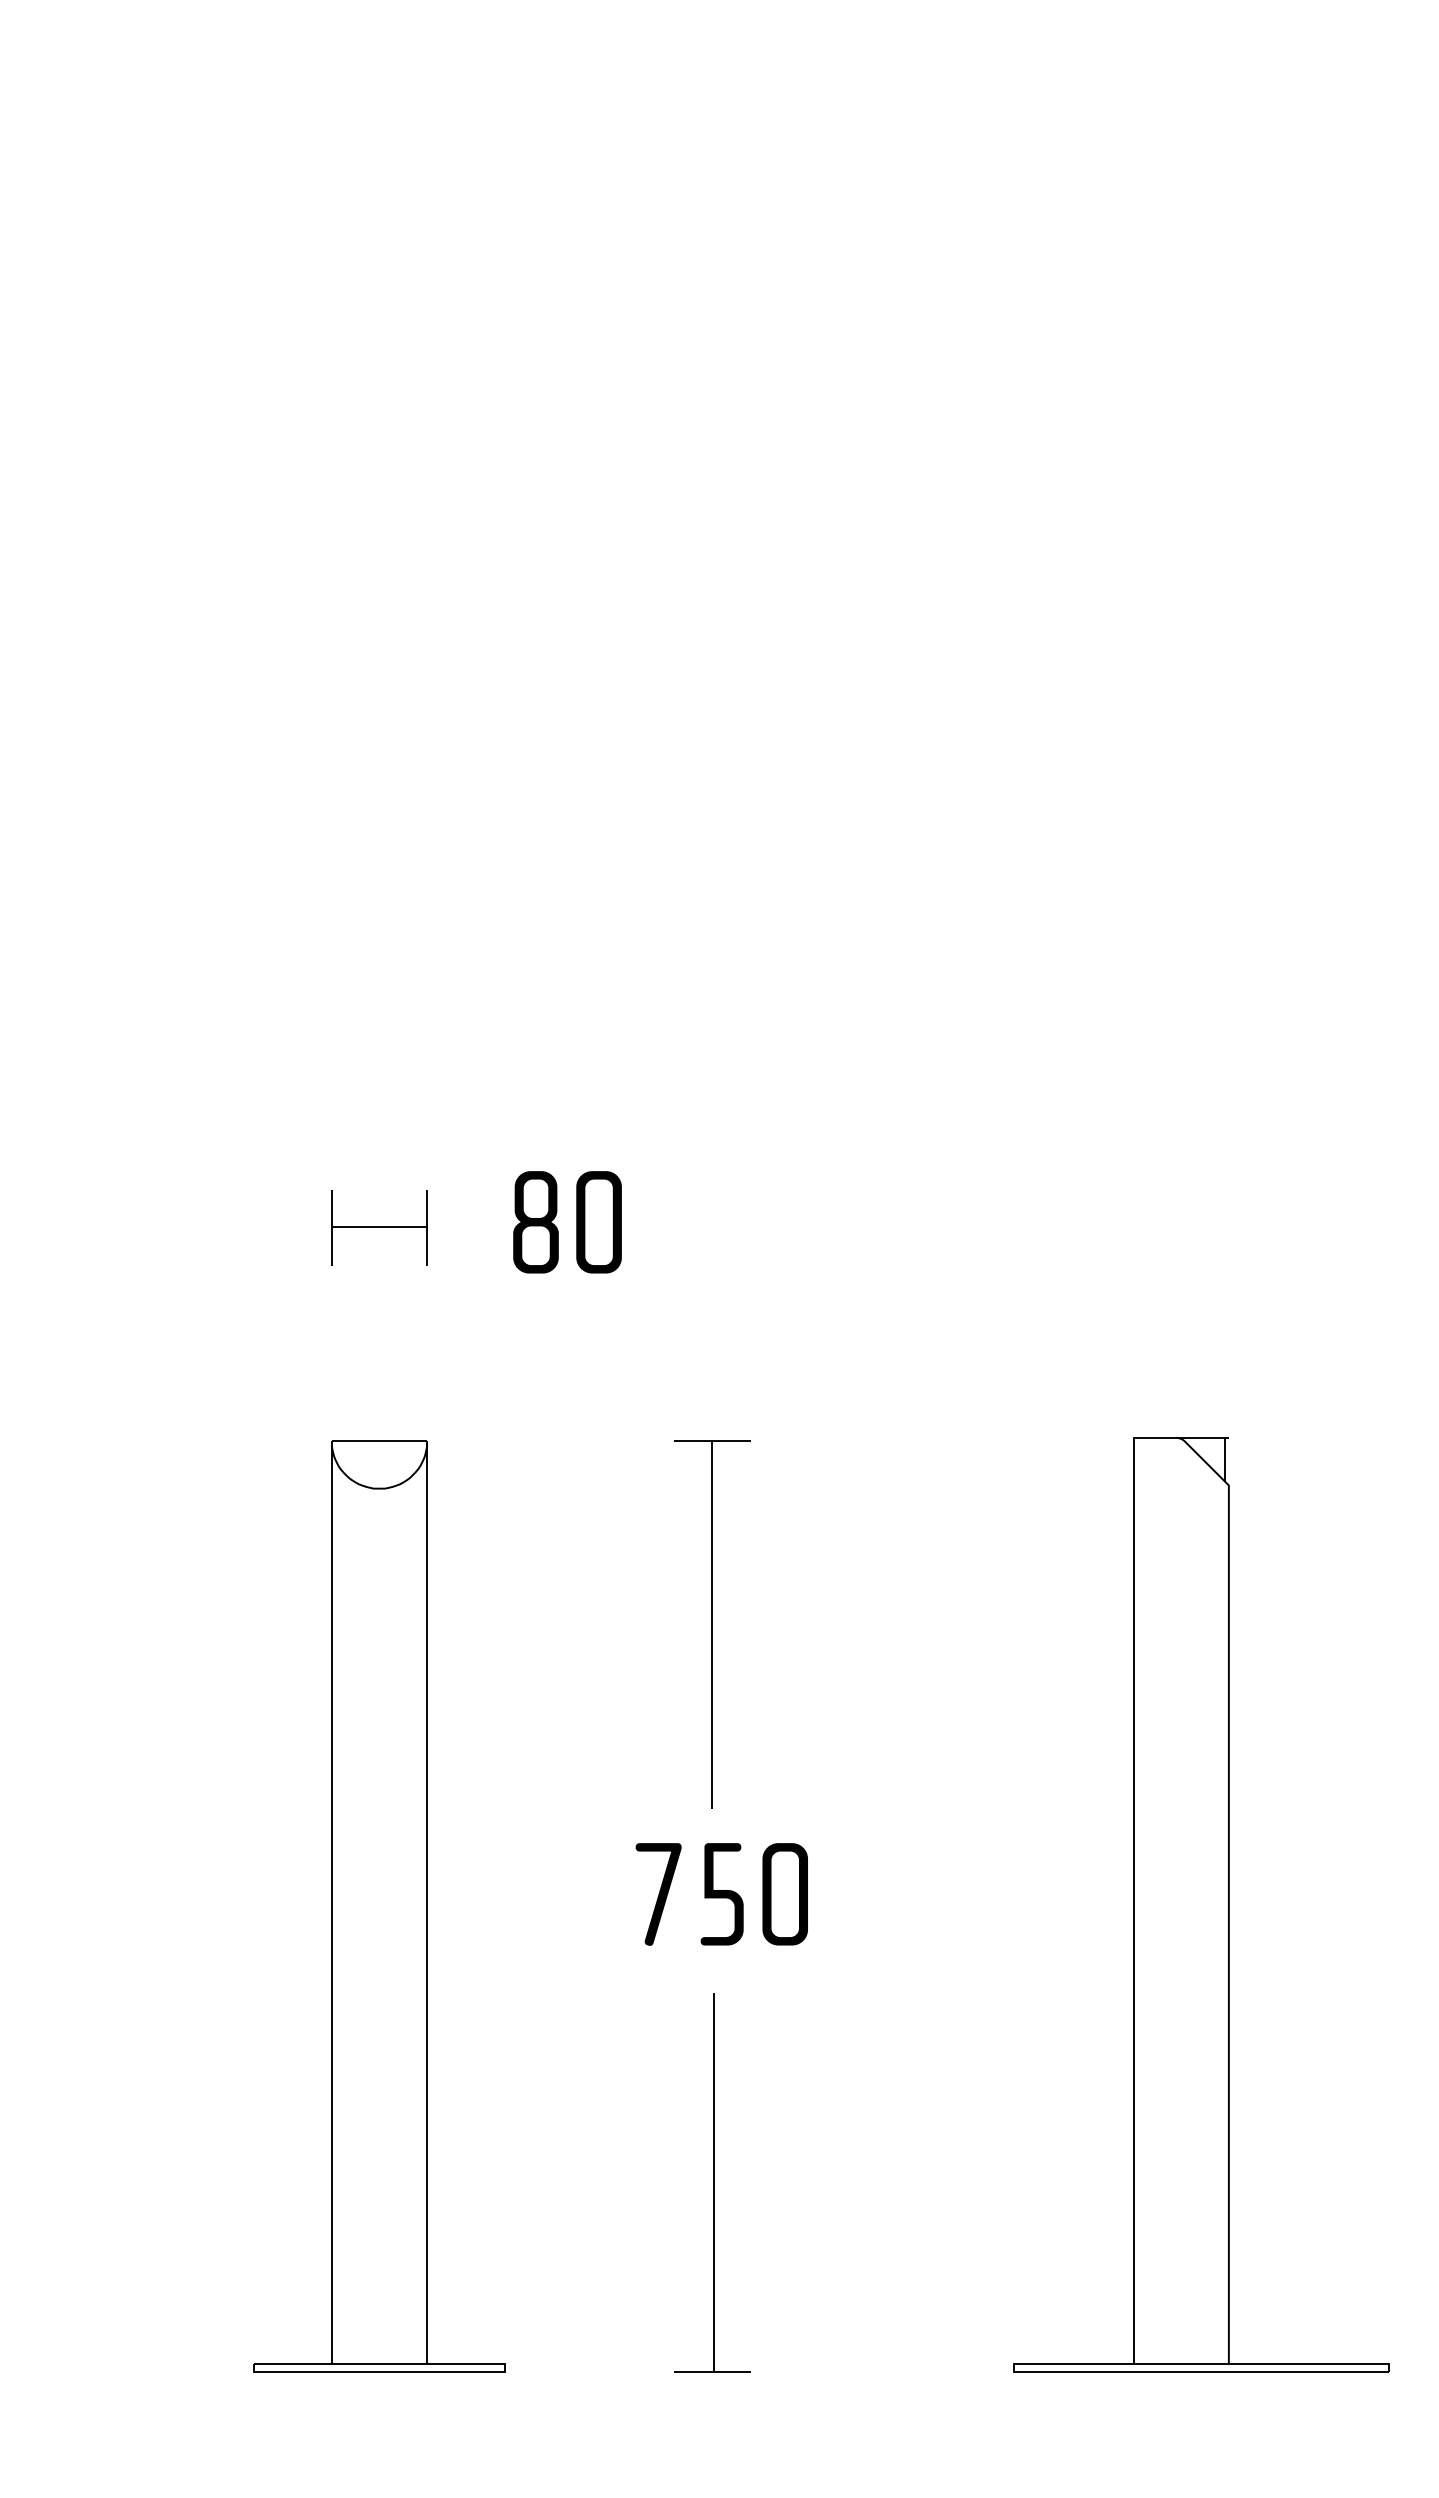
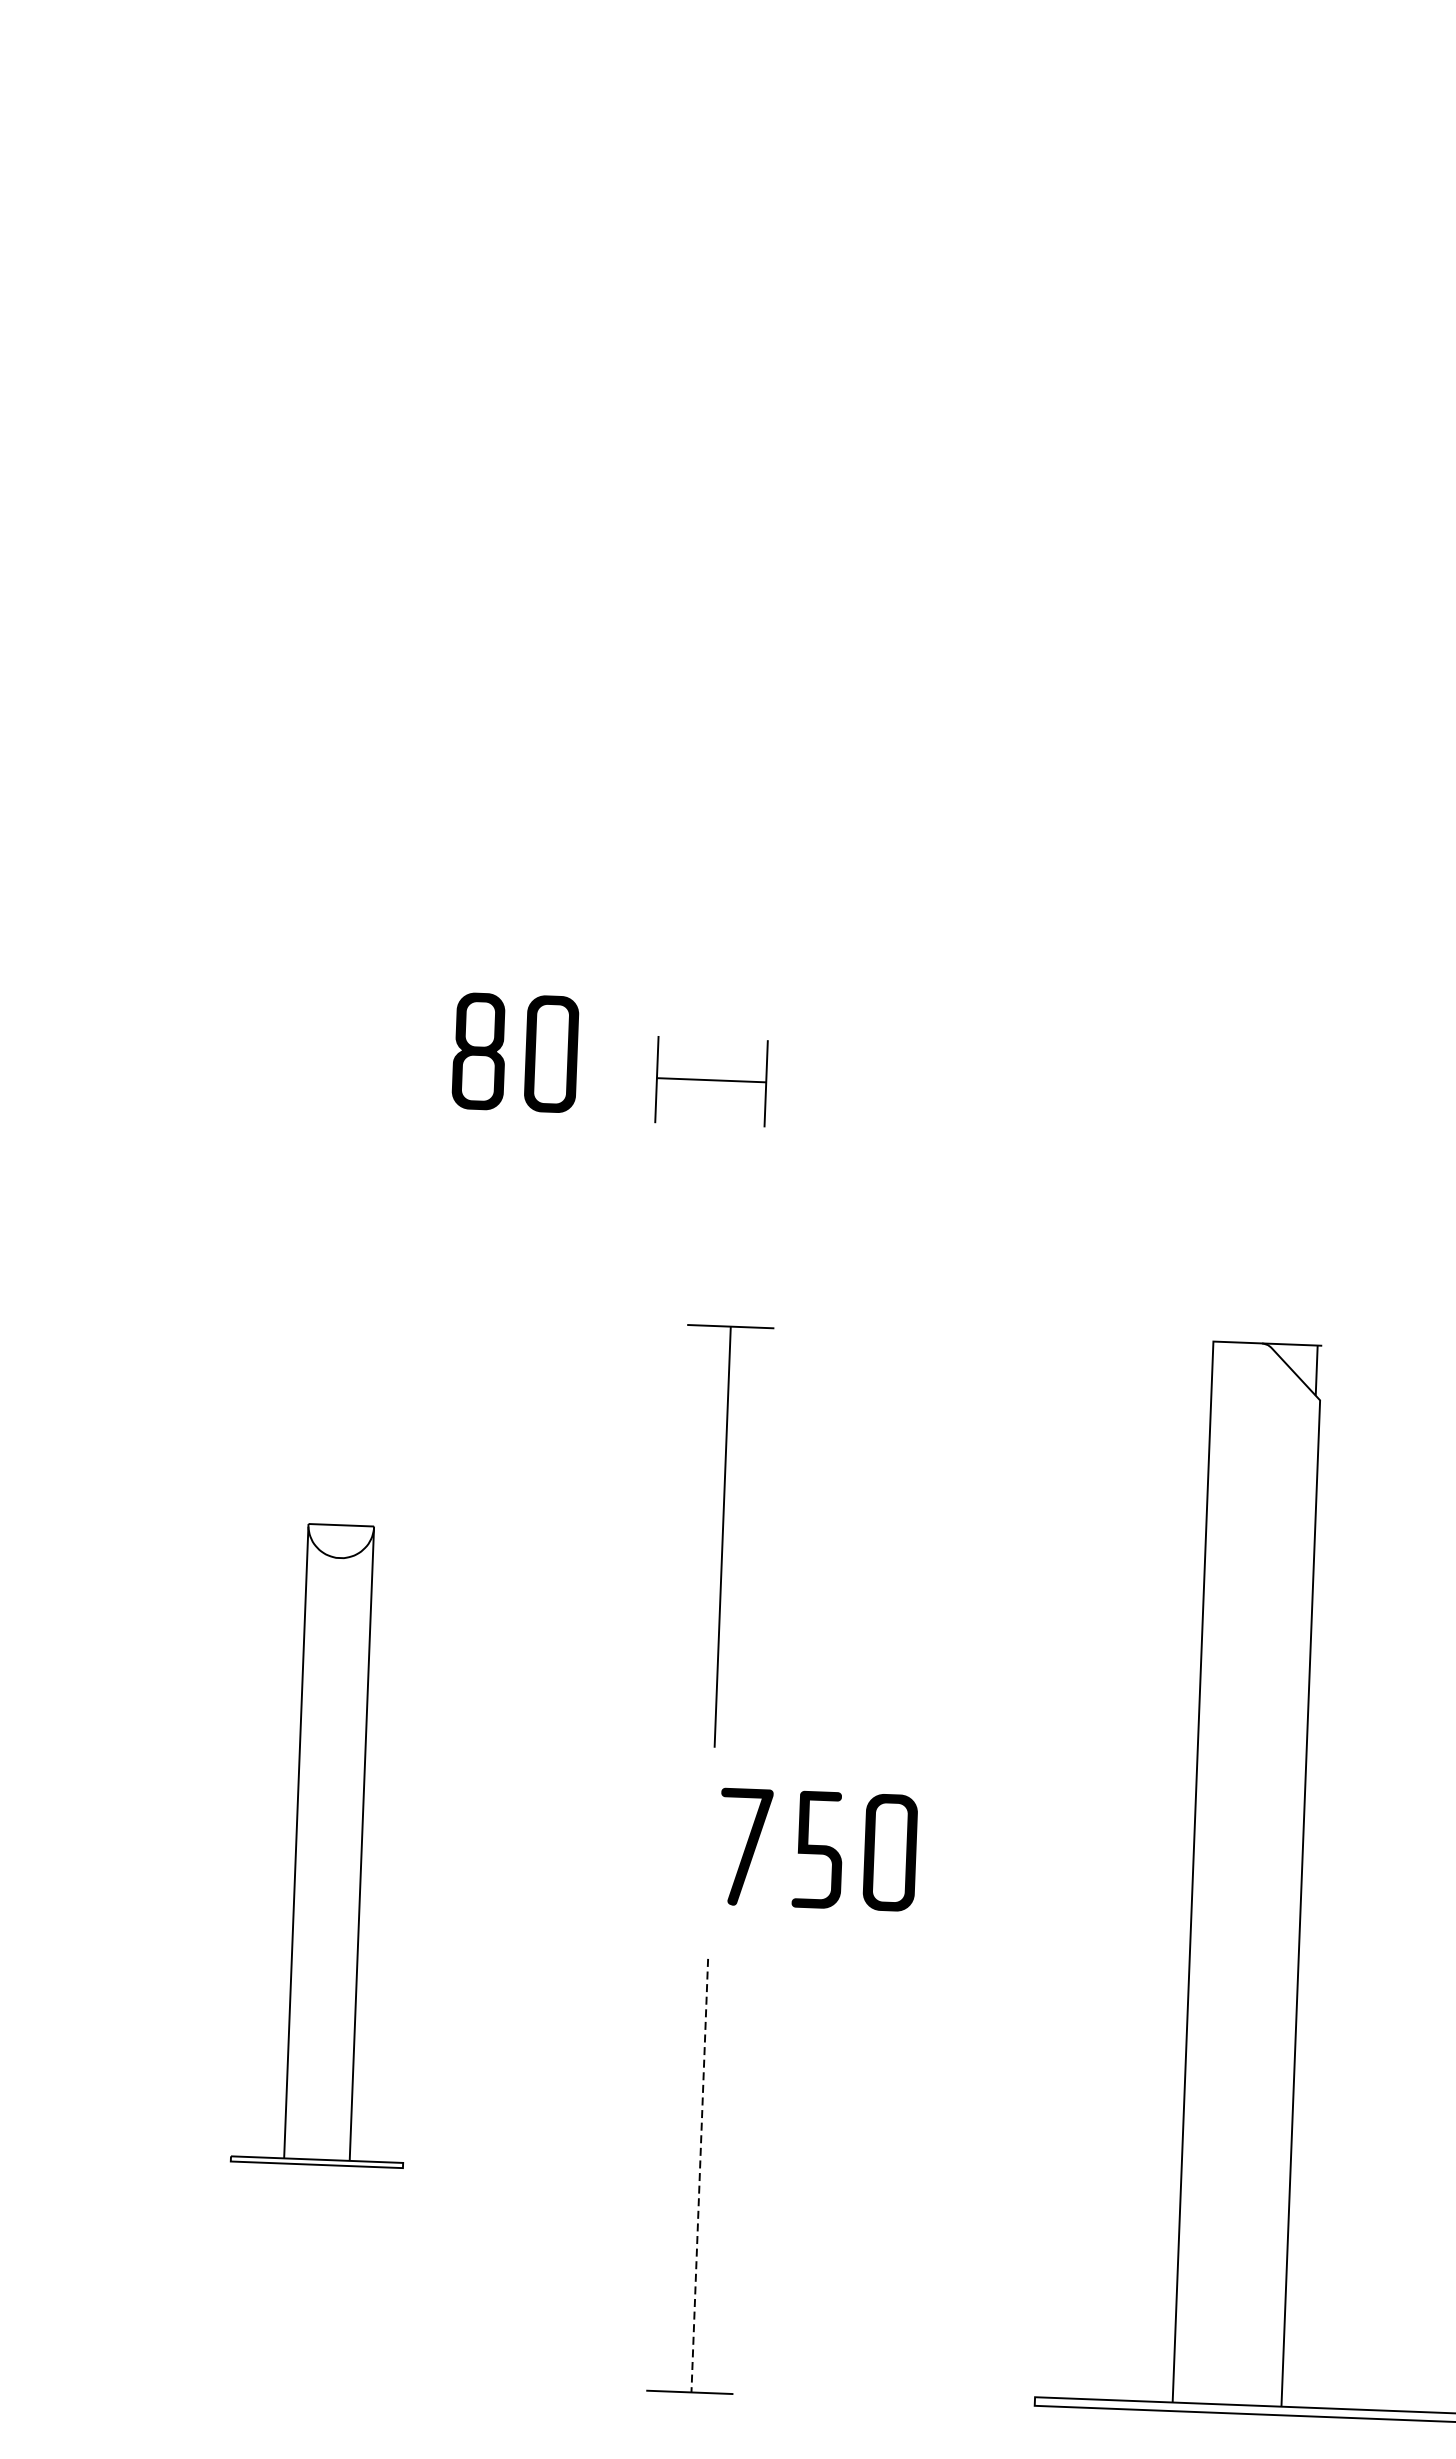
part: (576, 1222) -> (525, 1053), moved
part: (379, 1227) -> (711, 1081), moved
part: (721, 1894) -> (817, 1850), moved
part: (379, 1906) -> (329, 1845), size x0.6
line: (713, 2182) -> (699, 2175), solid -> dashed

